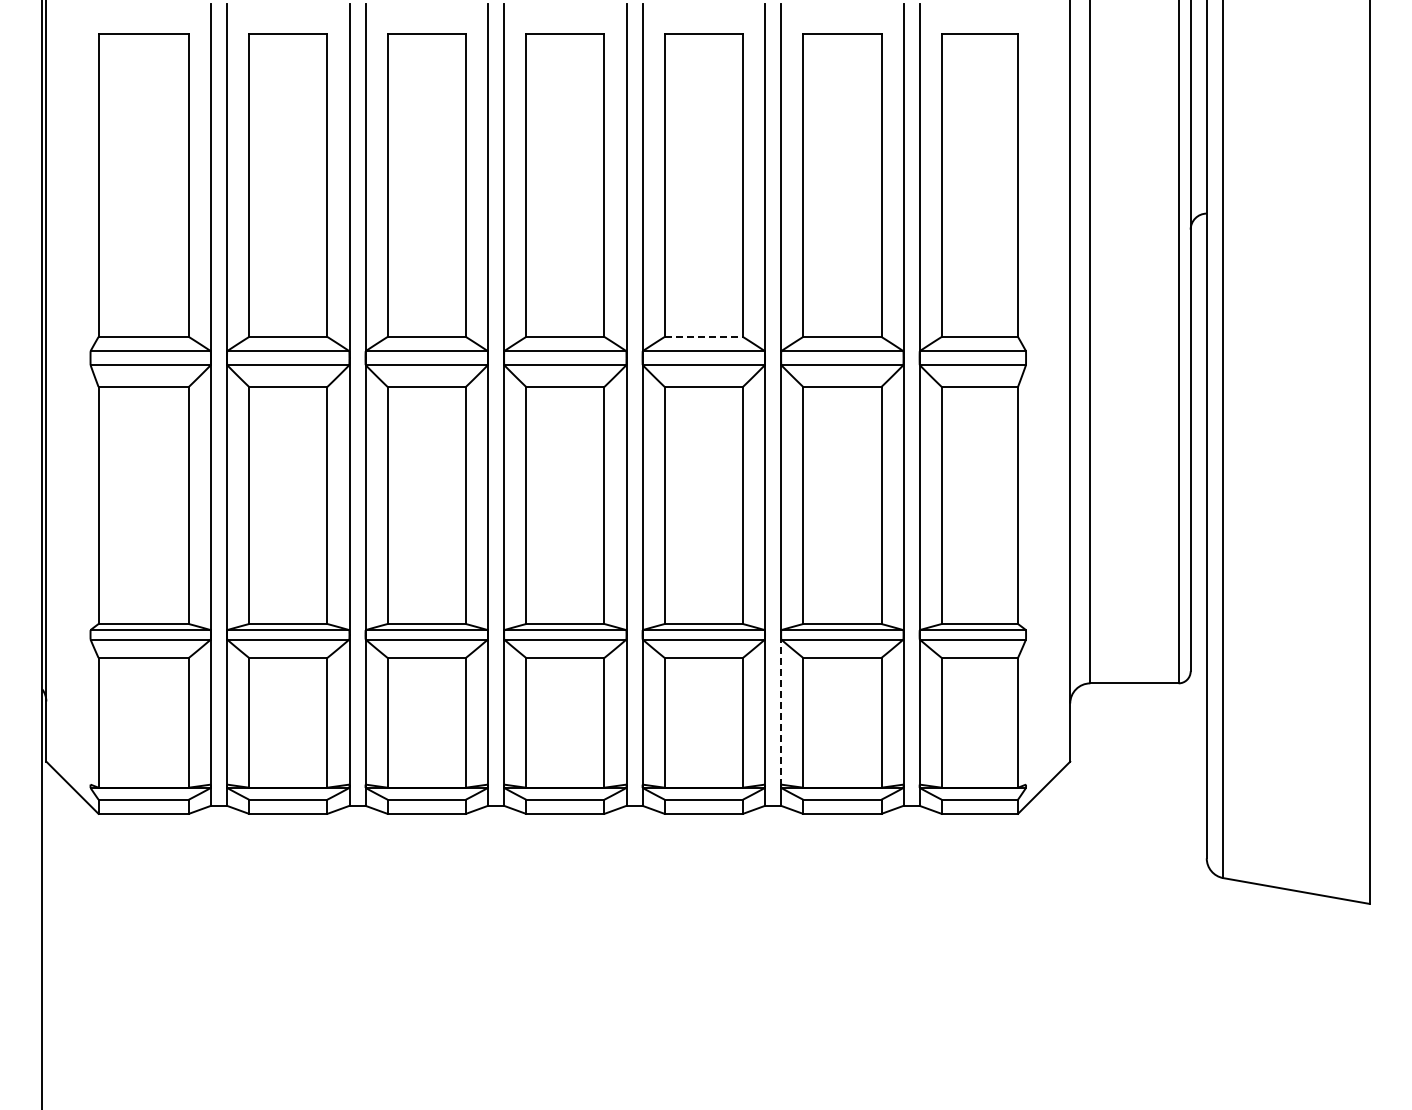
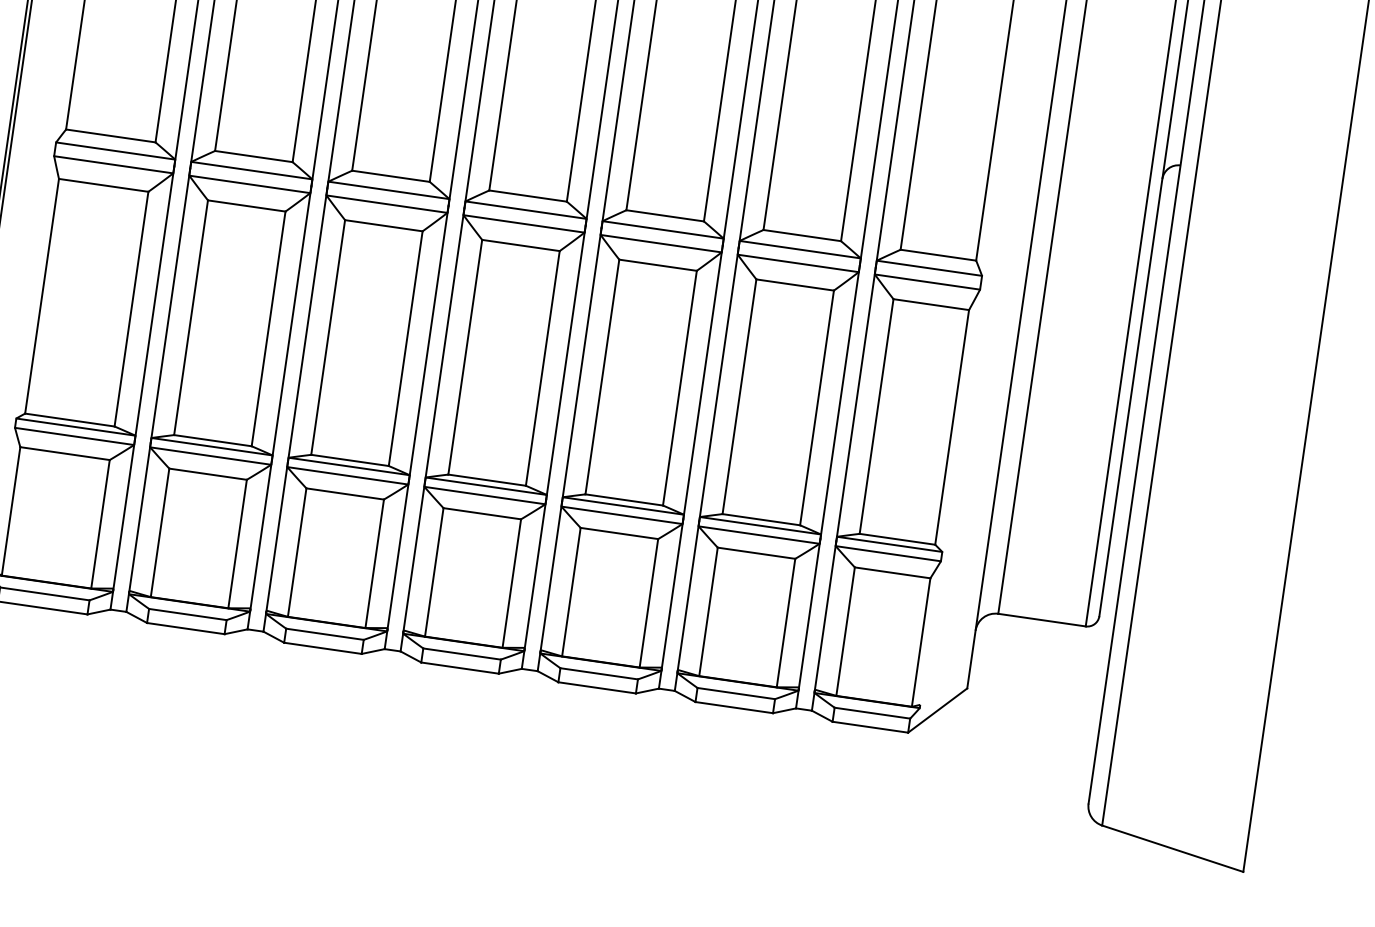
line: (704, 336) -> (665, 215), dashed -> solid
line: (781, 710) -> (688, 596), dashed -> solid

